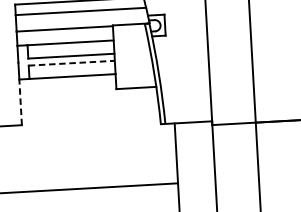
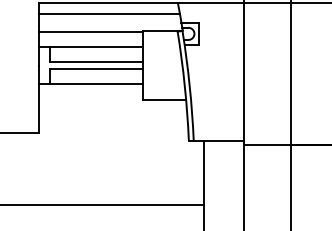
line: (71, 63) -> (96, 69), dashed -> solid
line: (20, 102) -> (38, 108), dashed -> solid

